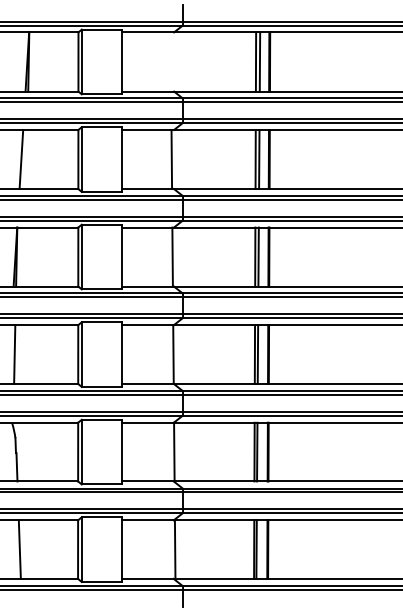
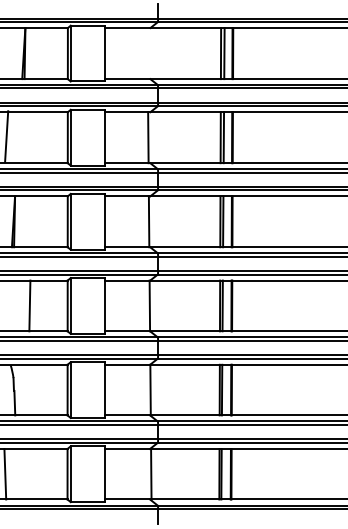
line: (21, 159) -> (6, 136), moved
line: (14, 354) -> (29, 305), moved
line: (20, 548) -> (5, 473), moved

